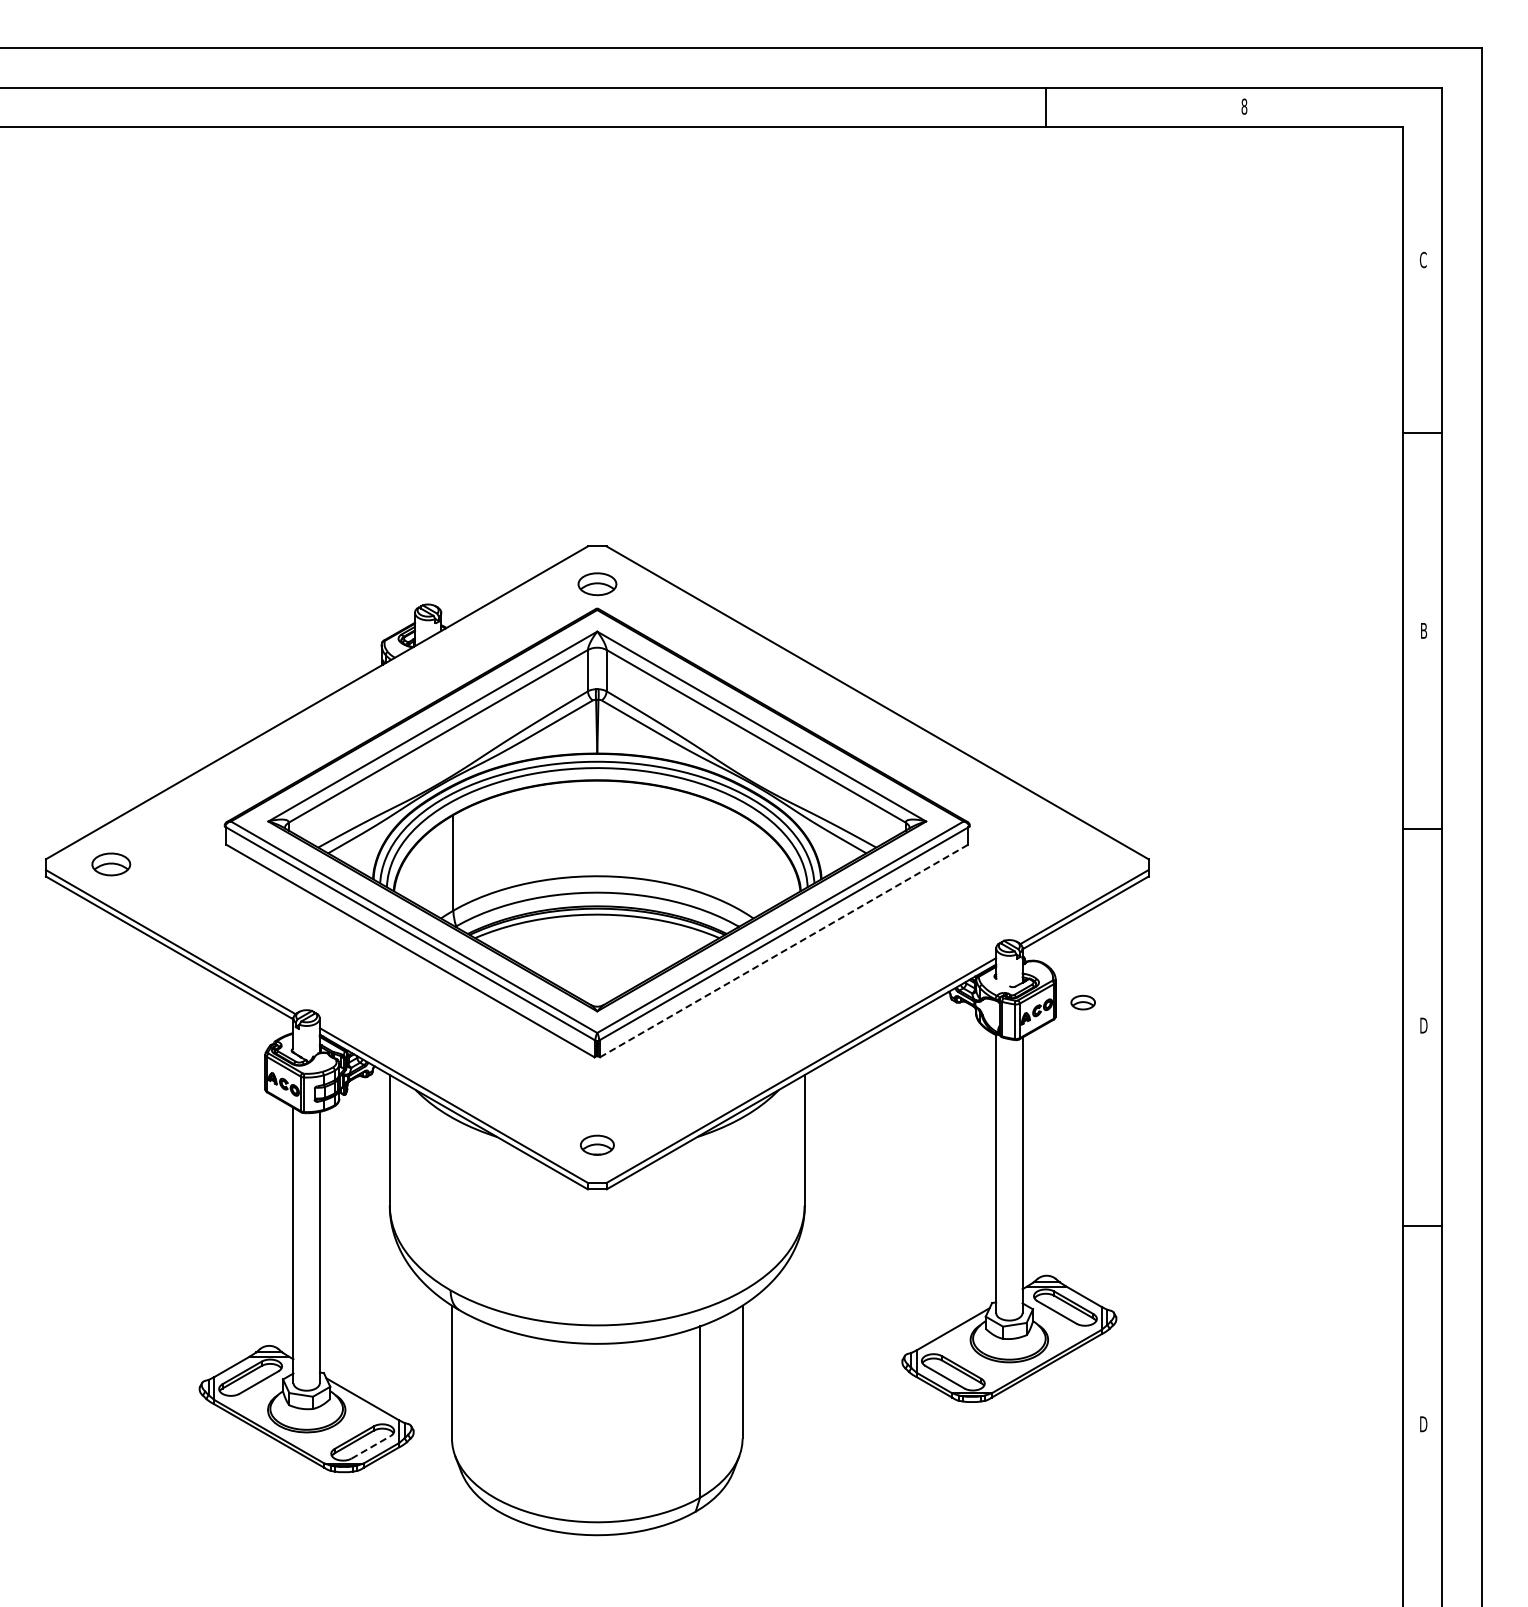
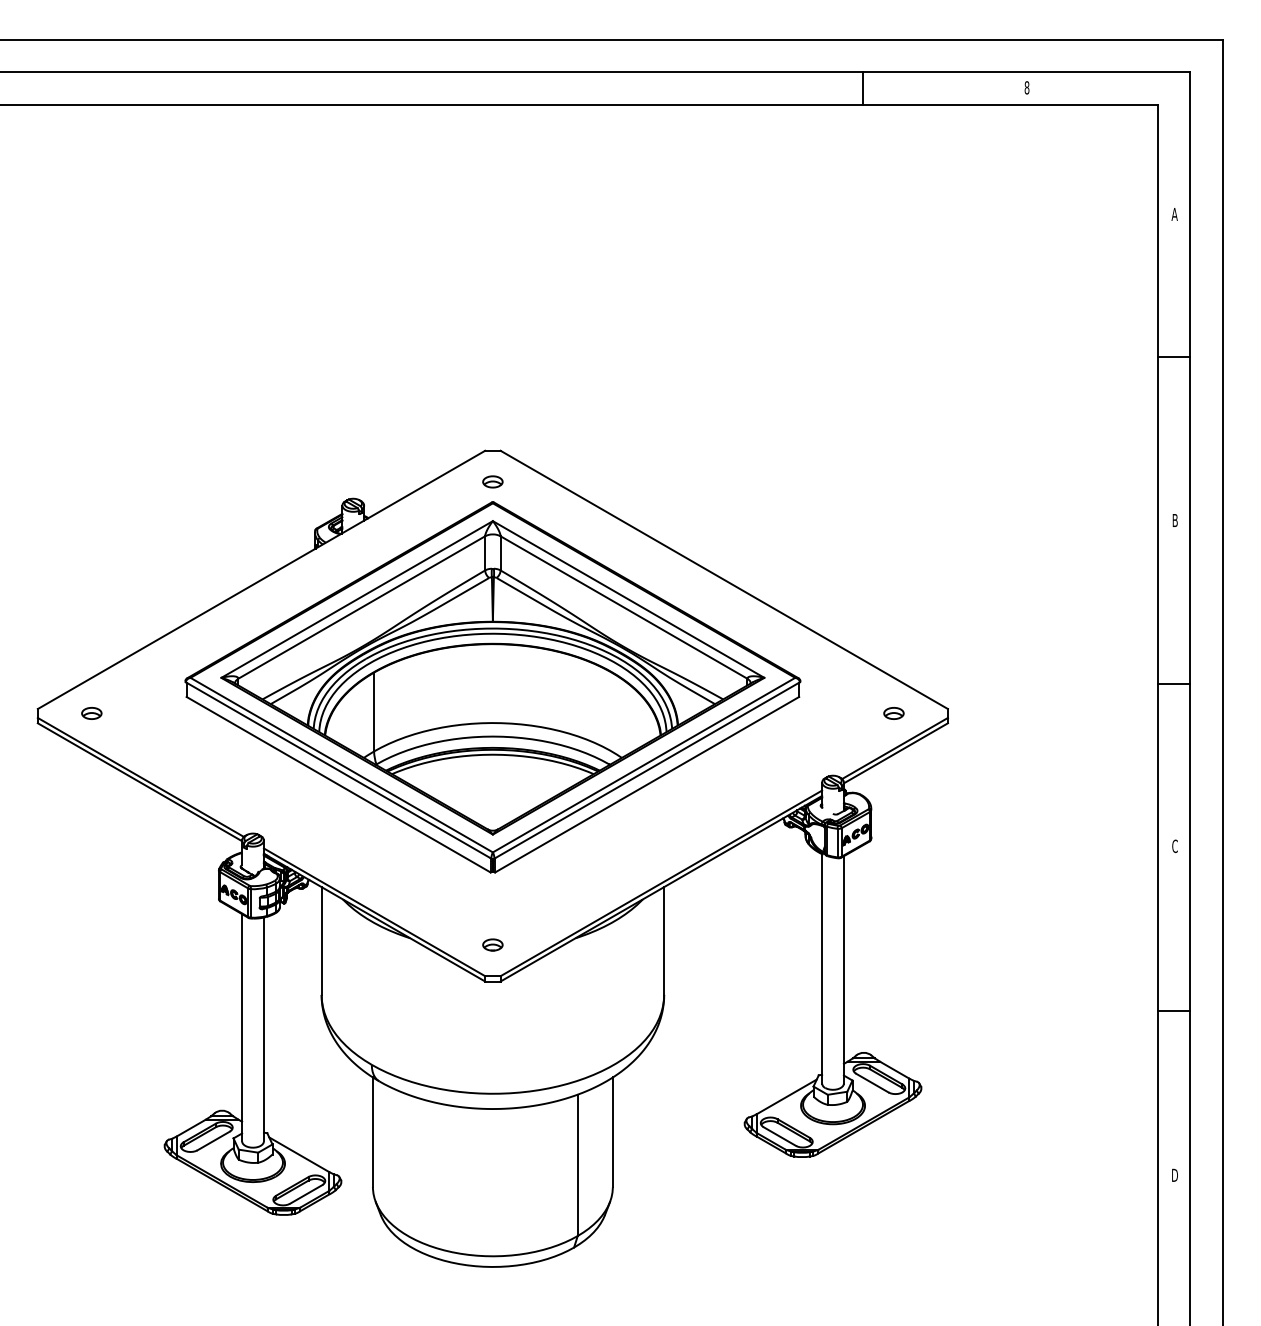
text: (1423, 260) -> (1174, 214), C -> A
part: (596, 583) -> (492, 481), size x0.62
part: (111, 864) -> (91, 713), size x0.62
line: (784, 950) -> (647, 784), dashed -> solid
part: (1082, 1002) -> (893, 713), moved
text: (1423, 1025) -> (1174, 846), D -> C
part: (596, 1144) -> (492, 944), size x0.71
line: (371, 1447) -> (306, 1194), dashed -> solid

